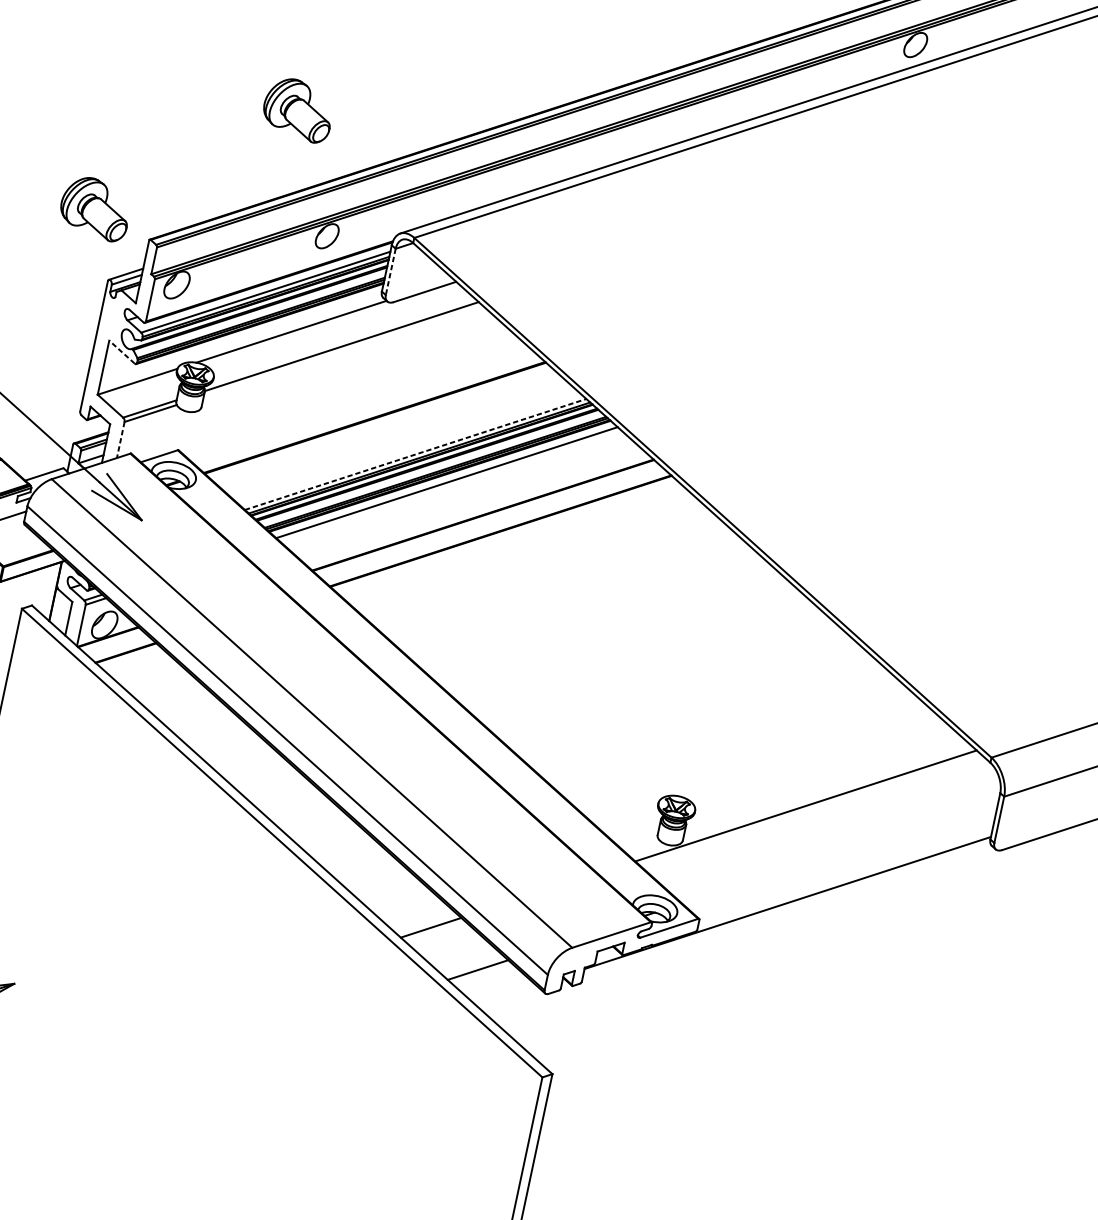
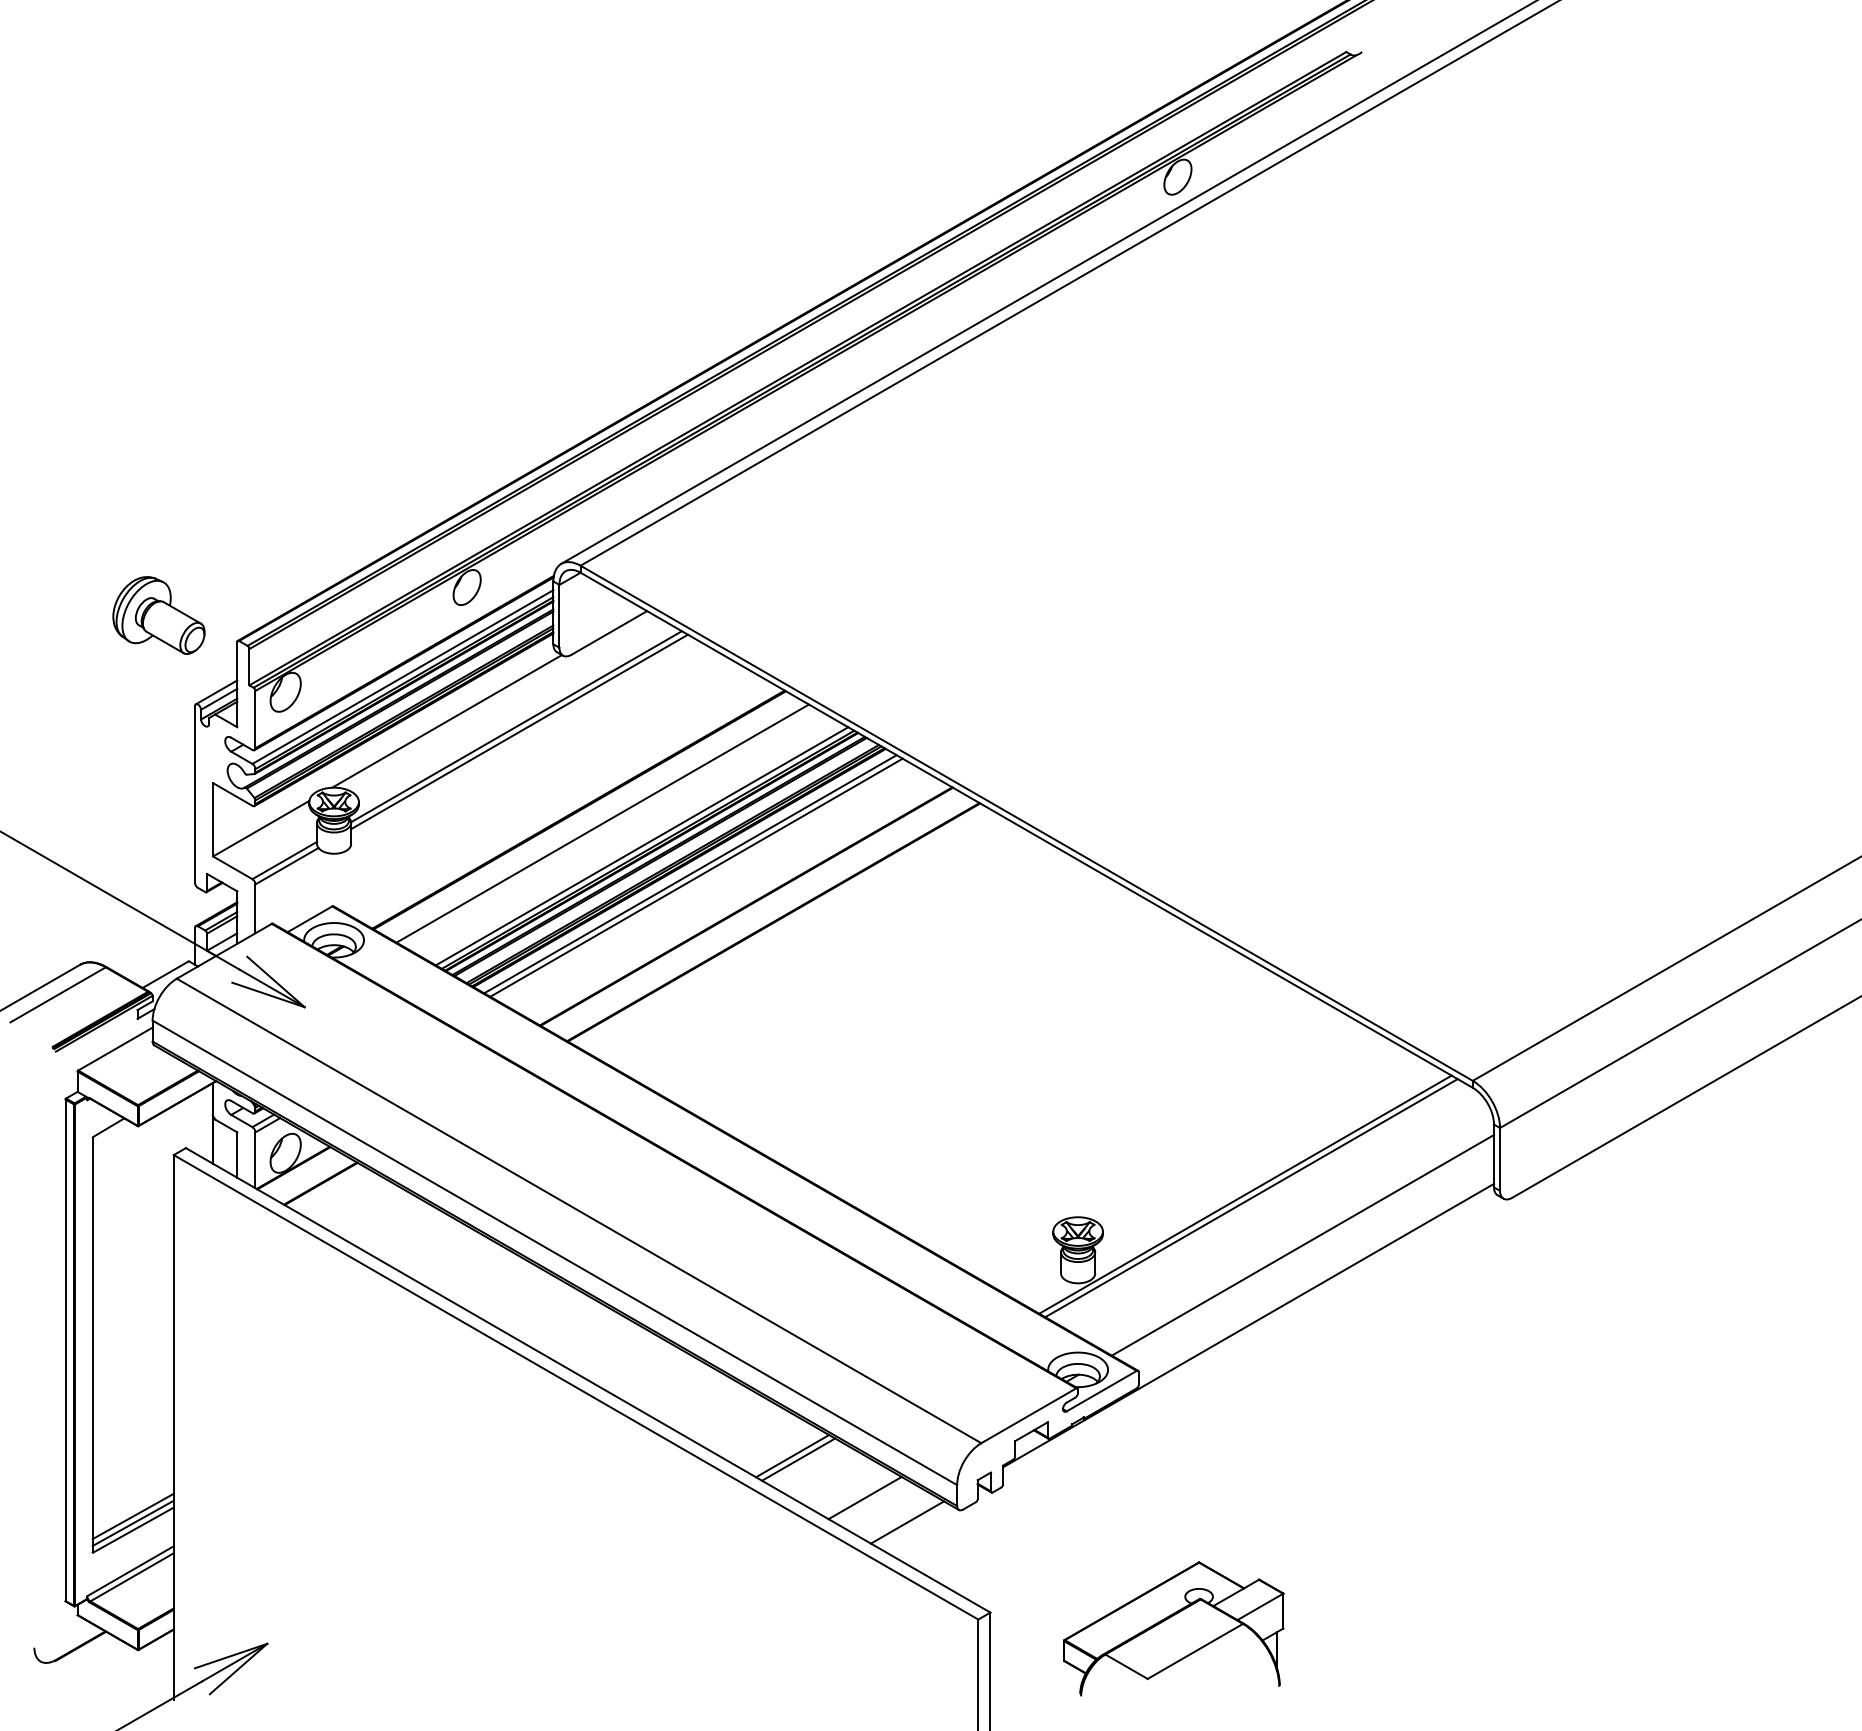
part: (298, 109) -> (394, 431), removed
line: (390, 272) -> (559, 616), dashed -> solid
line: (343, 350) -> (519, 731), added
line: (121, 352) -> (232, 794), dashed -> solid
line: (390, 431) -> (602, 823), added
line: (120, 440) -> (255, 909), dashed -> solid
line: (415, 454) -> (642, 846), dashed -> solid
line: (450, 486) -> (696, 877), added
line: (809, 809) -> (1251, 1198), added
line: (840, 852) -> (1302, 1245), added
line: (434, 931) -> (798, 1459), added
line: (505, 994) -> (907, 1522), added
part: (684, 1114) -> (1173, 1628), added

